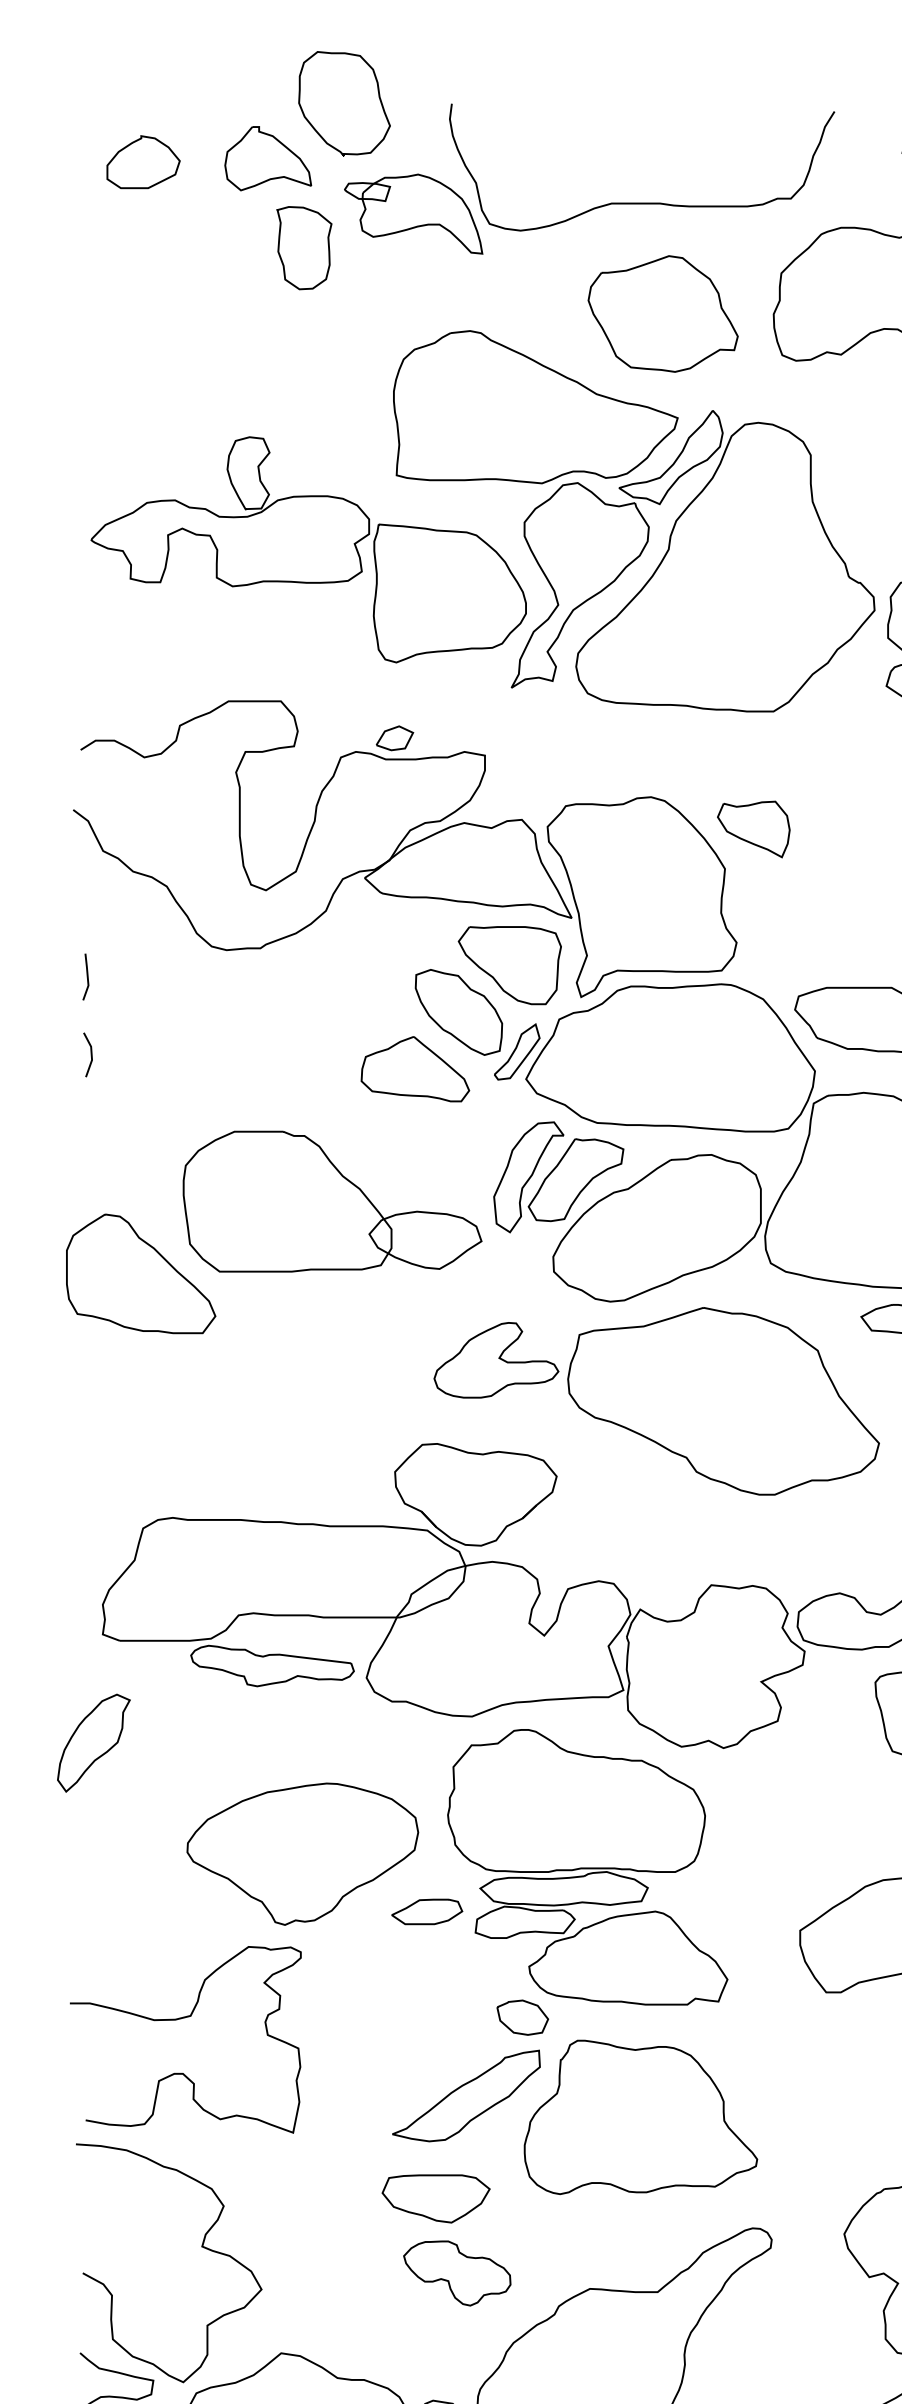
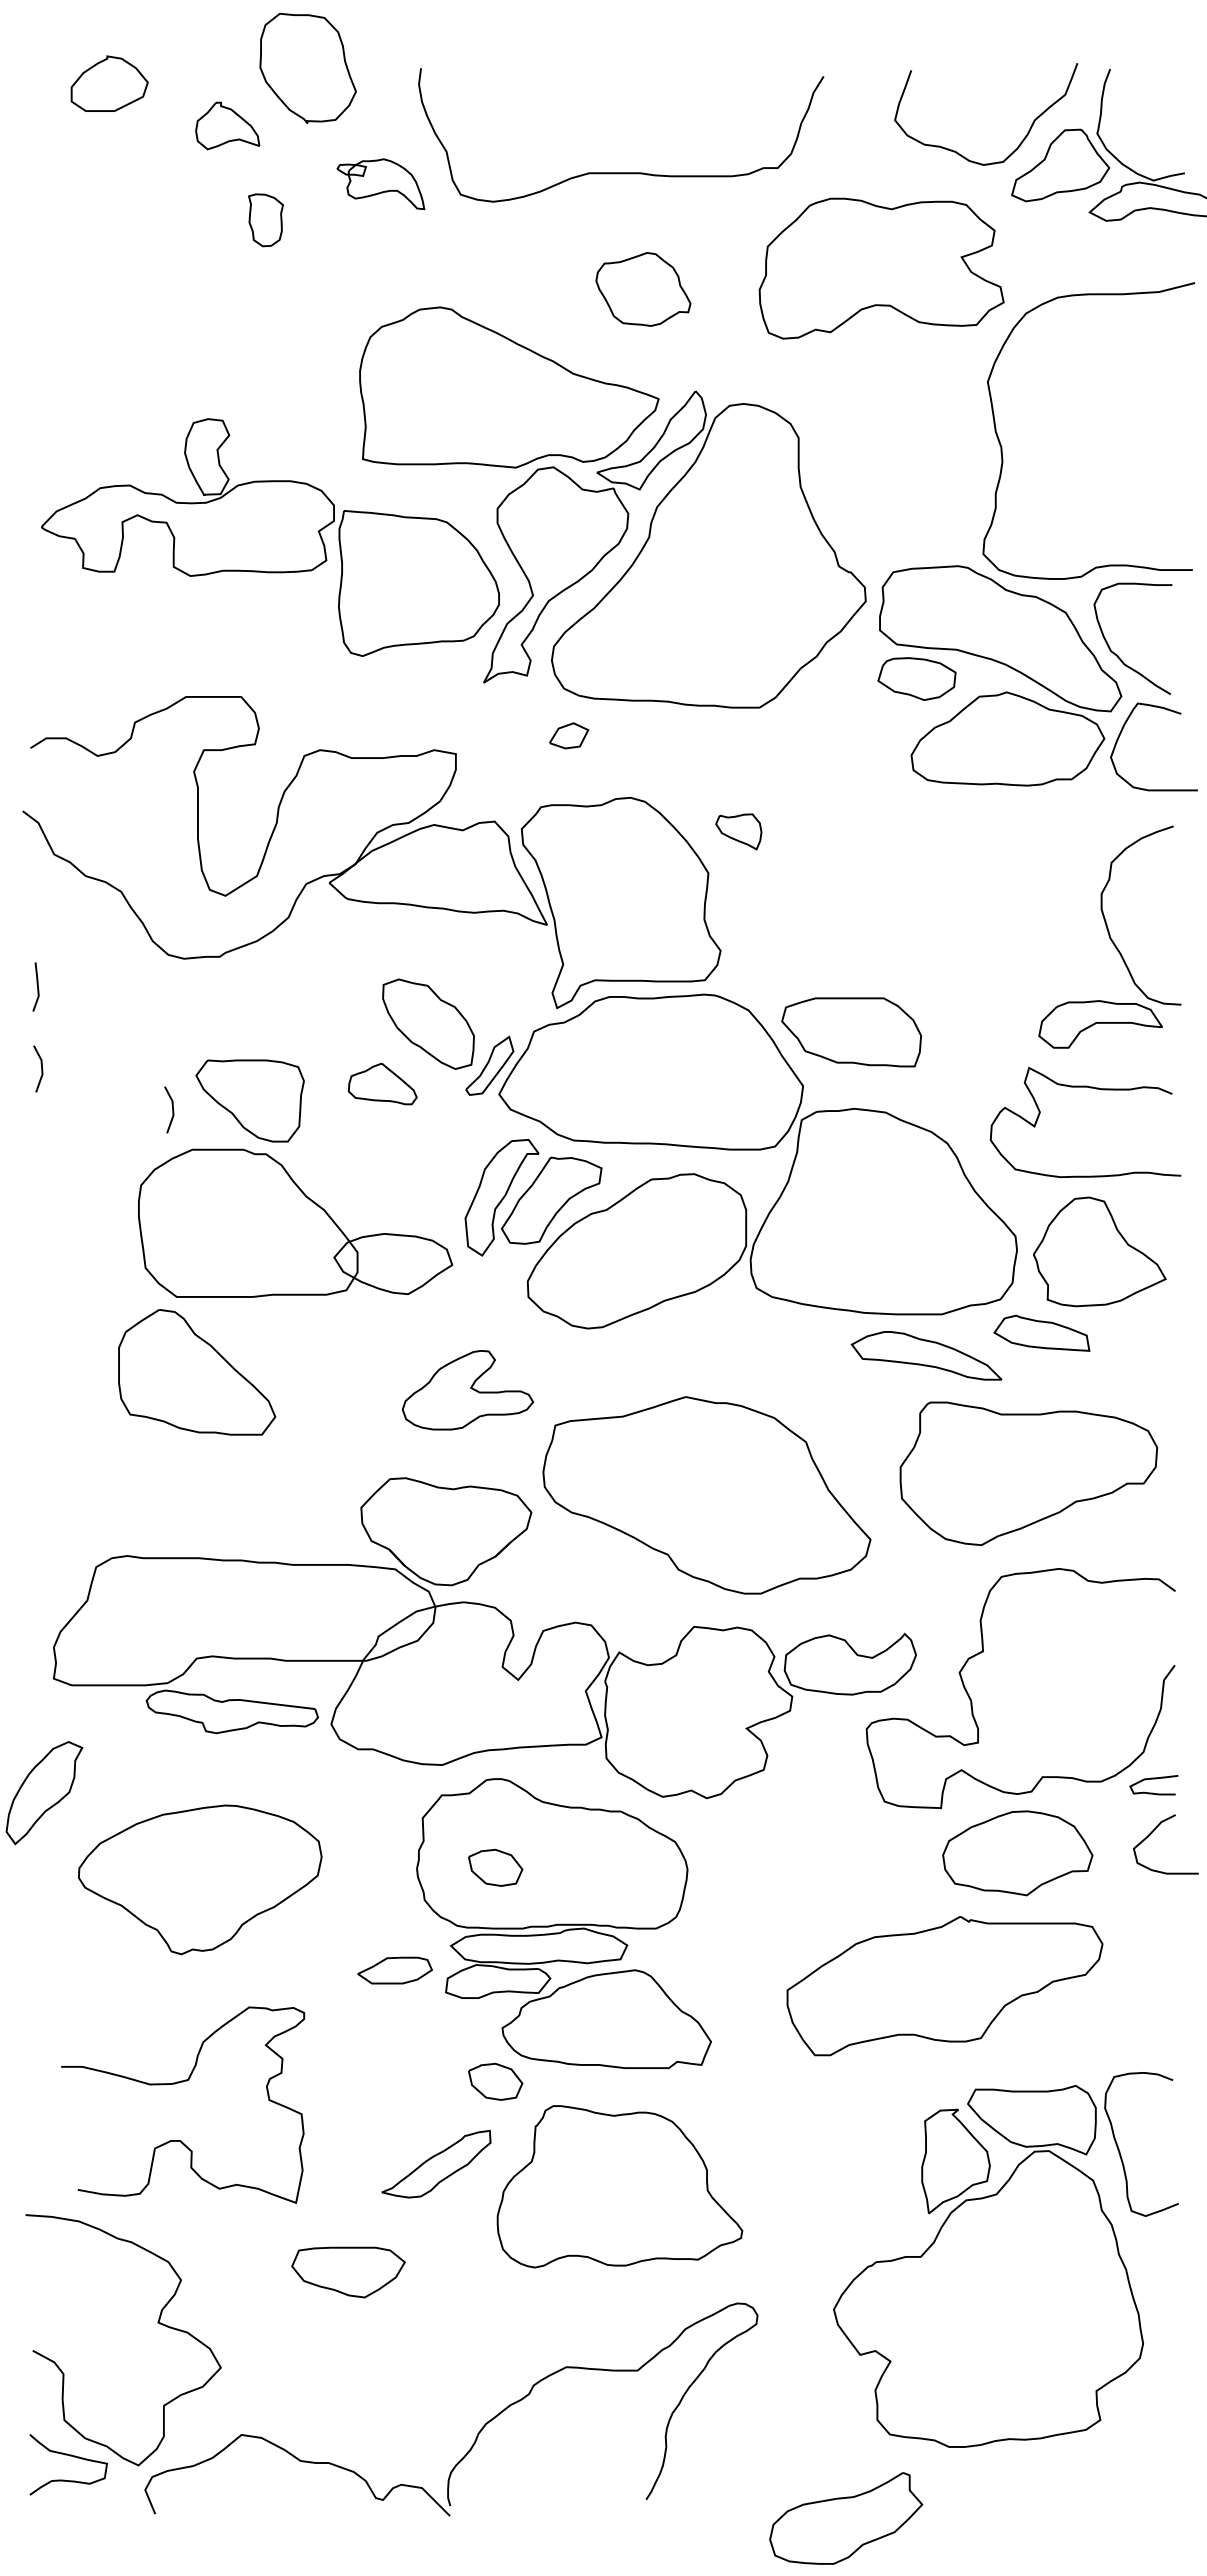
part: (267, 158) -> (227, 125), size x0.7
part: (143, 161) -> (109, 83), moved
part: (413, 213) -> (380, 183), size x0.6
part: (304, 248) -> (265, 220), size x0.6
part: (663, 314) -> (643, 289), size x0.6
part: (395, 737) -> (569, 735), moved
part: (753, 829) -> (738, 831), size x0.6
part: (509, 965) -> (249, 1100), moved
part: (415, 1068) -> (382, 1083), size x0.6
line: (215, 1093) -> (172, 1109), added
part: (141, 1274) -> (197, 1372), moved
part: (723, 1401) -> (706, 1495), moved
part: (522, 1813) -> (495, 1867), added
part: (303, 1853) -> (200, 1879), moved
curve: (182, 2019) -> (179, 2083), moved
part: (466, 2095) -> (436, 2163), size x0.7
part: (436, 2198) -> (348, 2272), moved
part: (457, 2273) -> (426, 2350), removed

